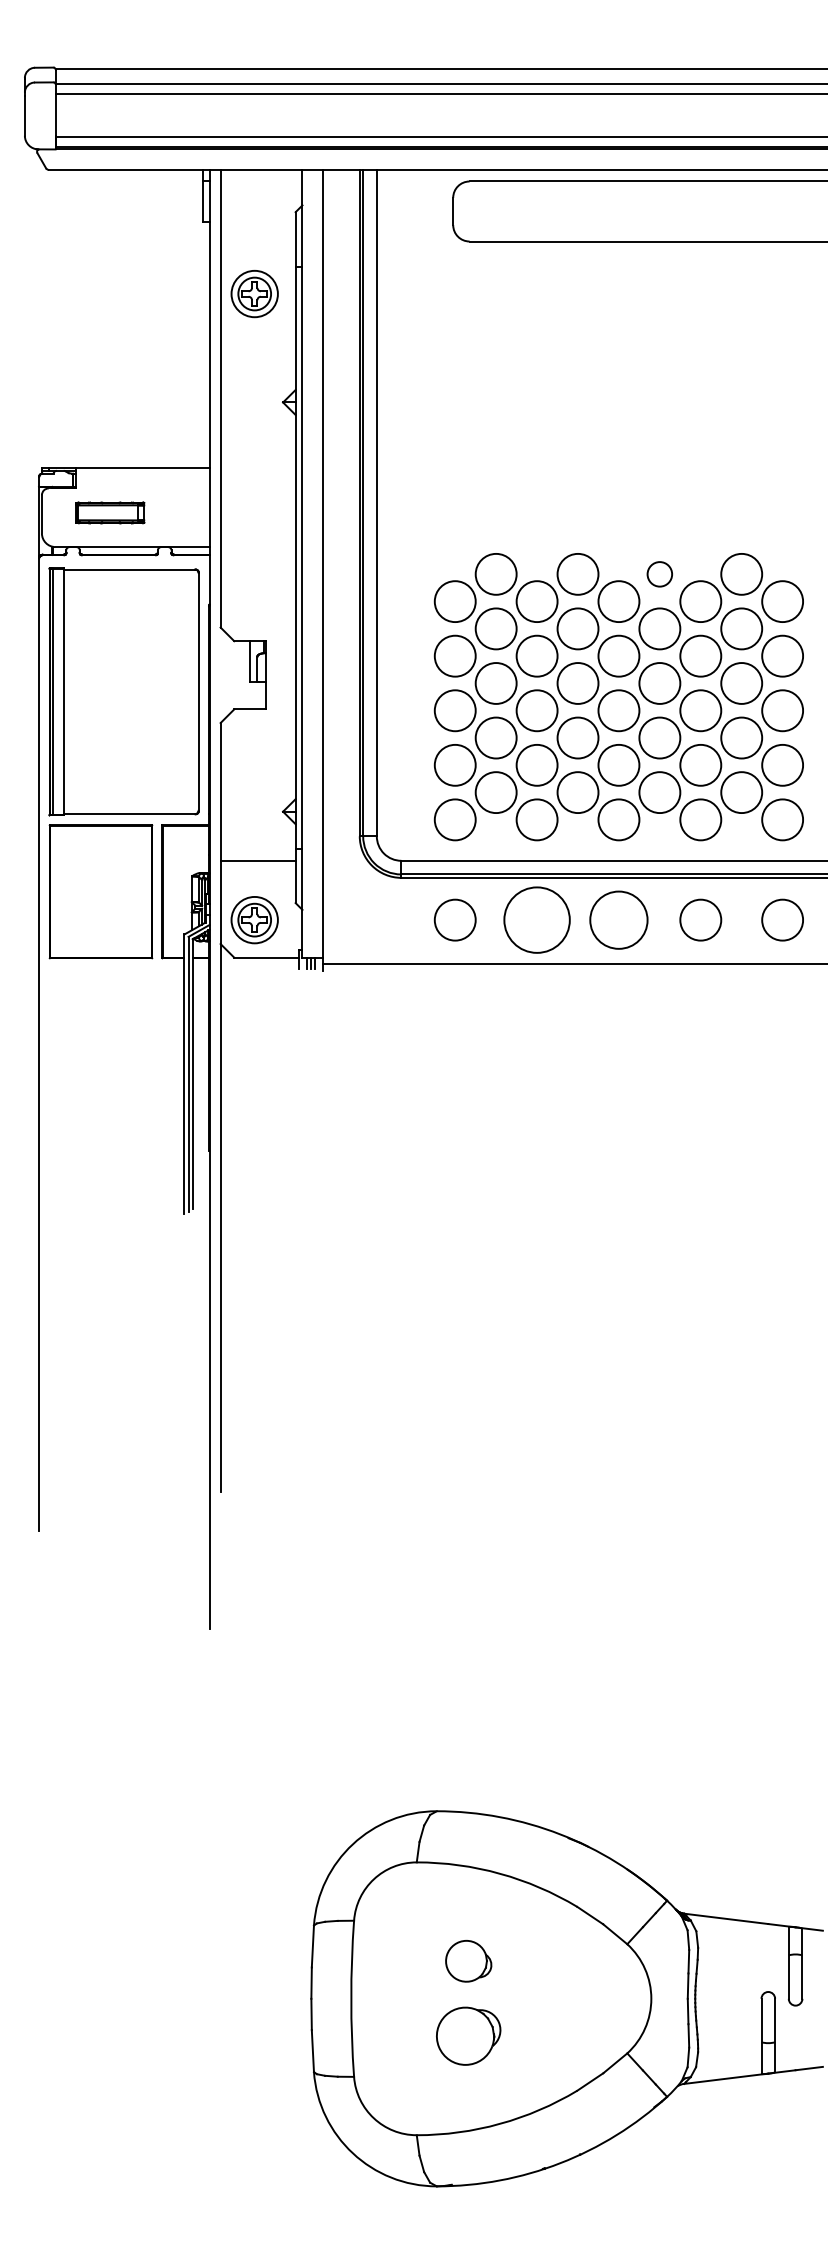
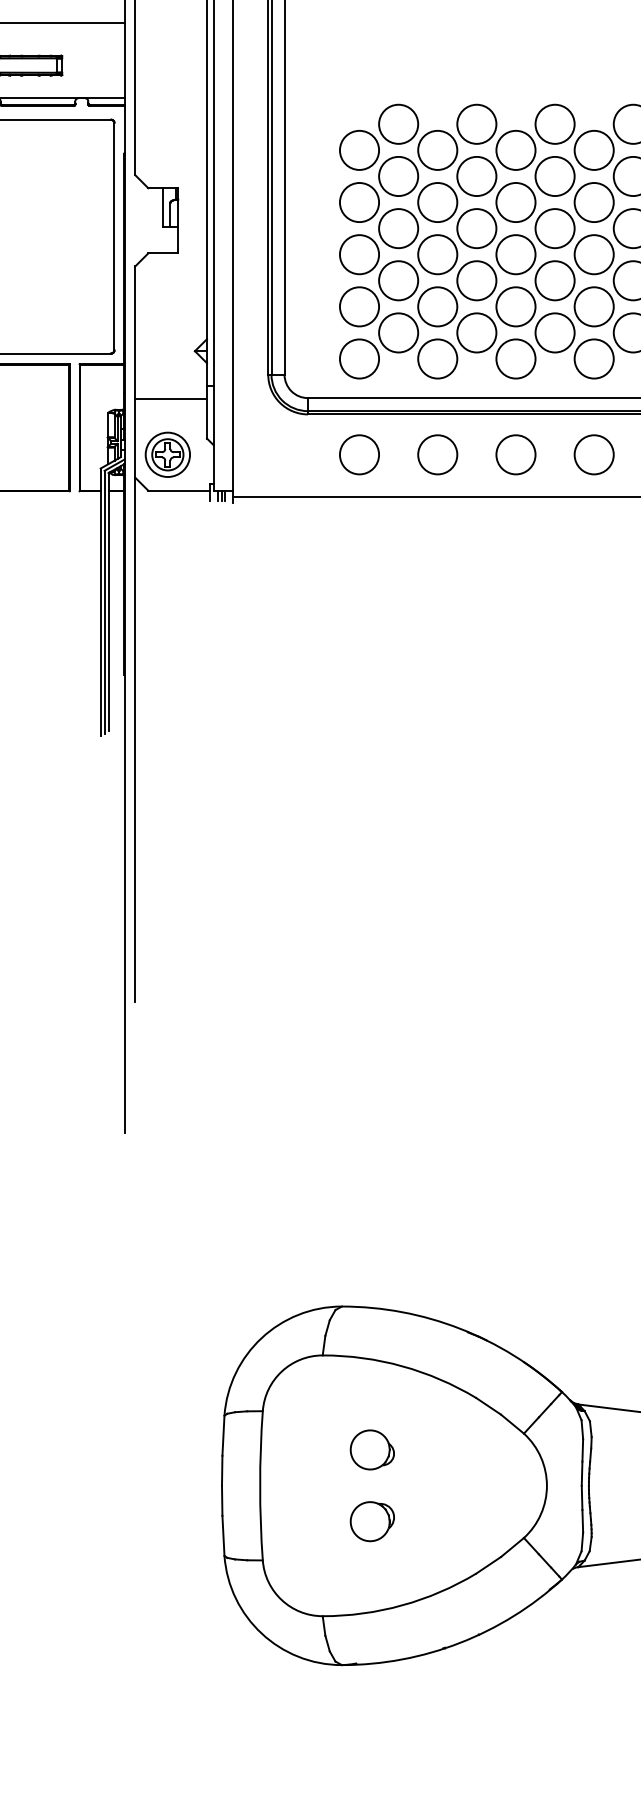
circle: (659, 573) -> (554, 123), size x1.67
circle: (536, 919) -> (437, 454), size x0.62
circle: (618, 919) -> (515, 454), size x0.71
part: (468, 2036) -> (372, 1521), size x0.71

